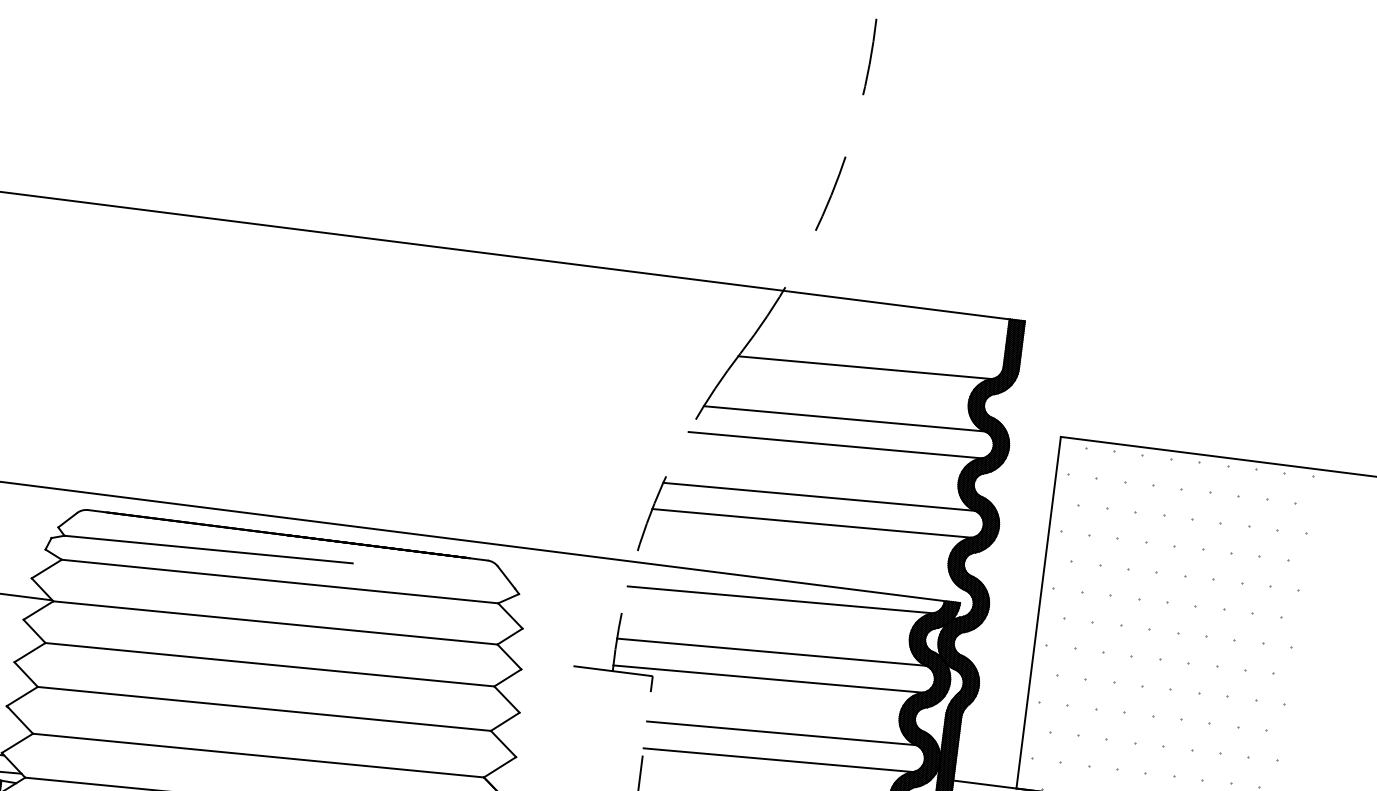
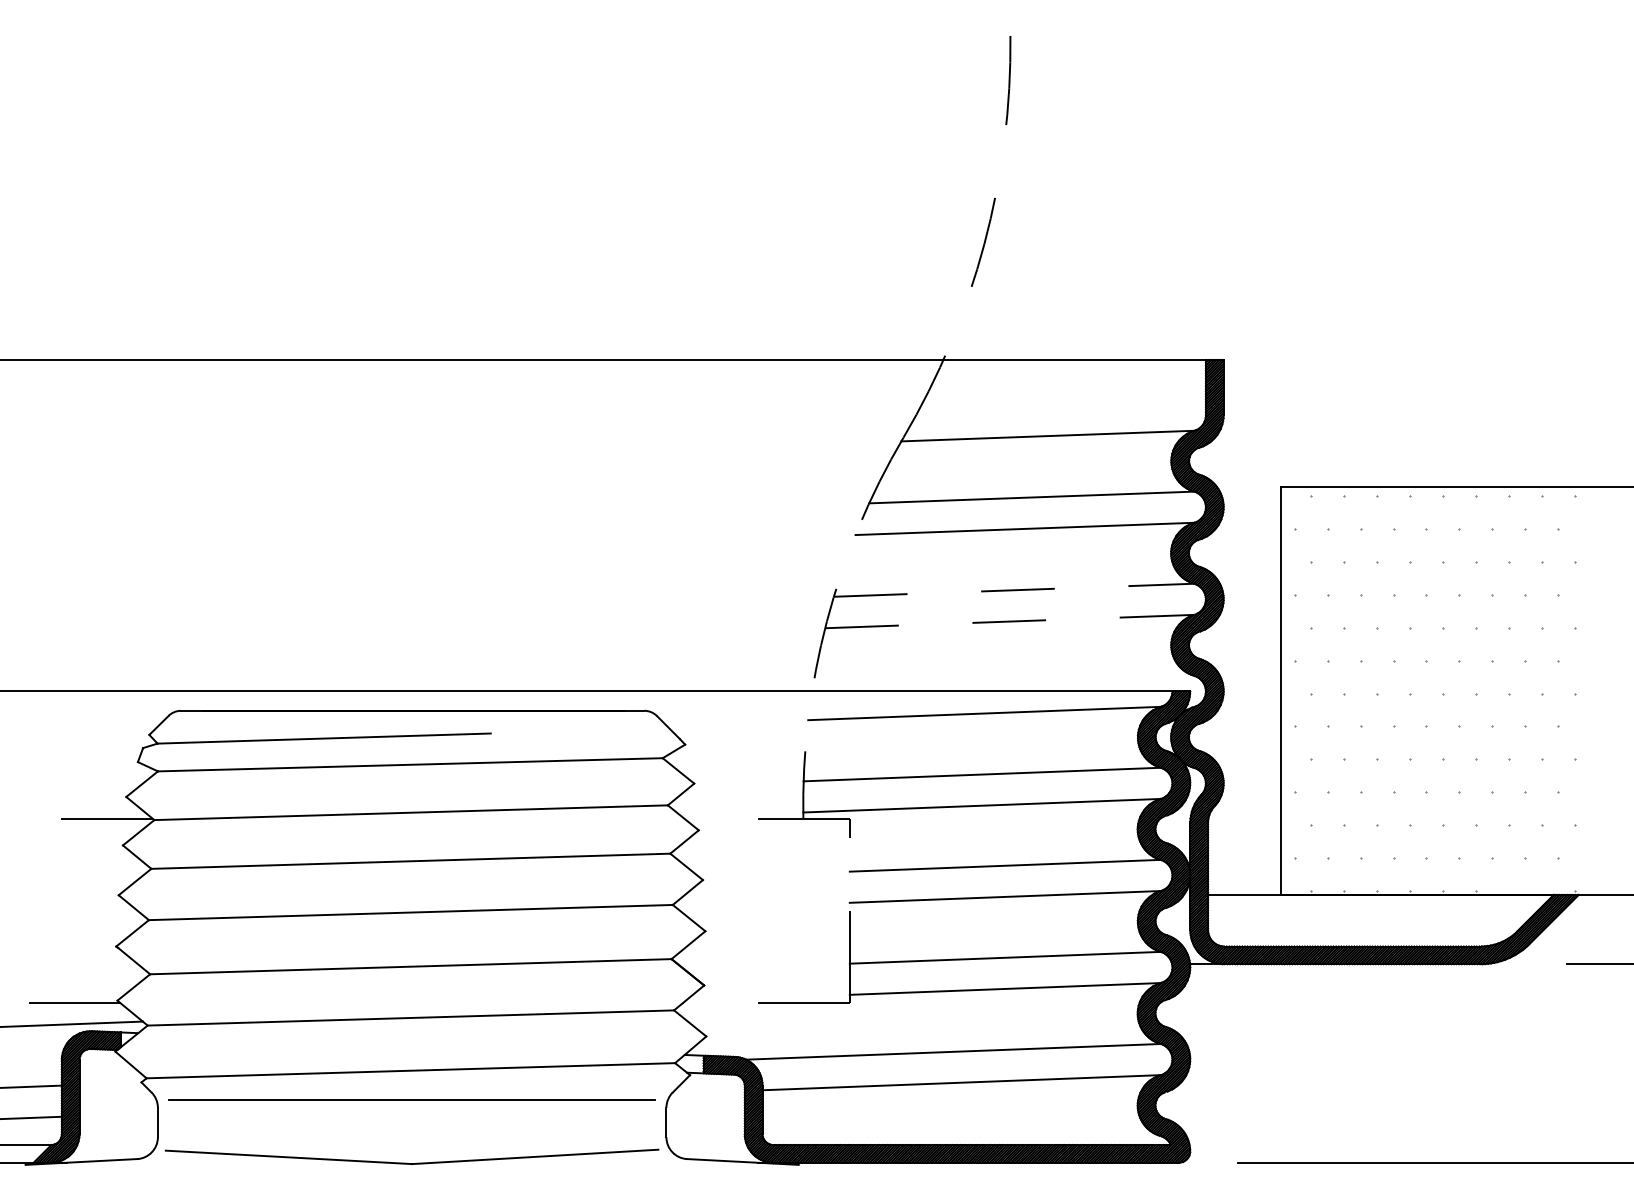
line: (819, 497) -> (1014, 590), solid -> dashed
line: (811, 523) -> (1009, 621), solid -> dashed

